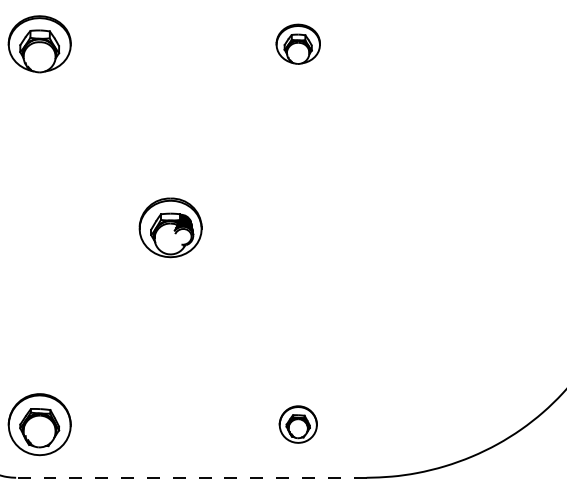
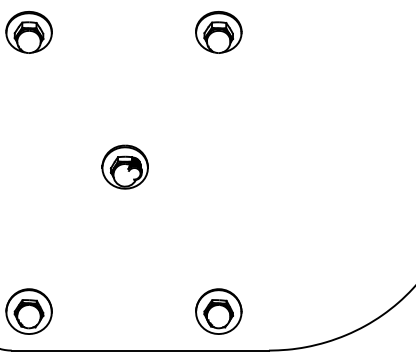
part: (297, 44) -> (218, 32), size x1.43
part: (297, 424) -> (218, 311), size x1.67
line: (191, 477) -> (140, 350), dashed -> solid

